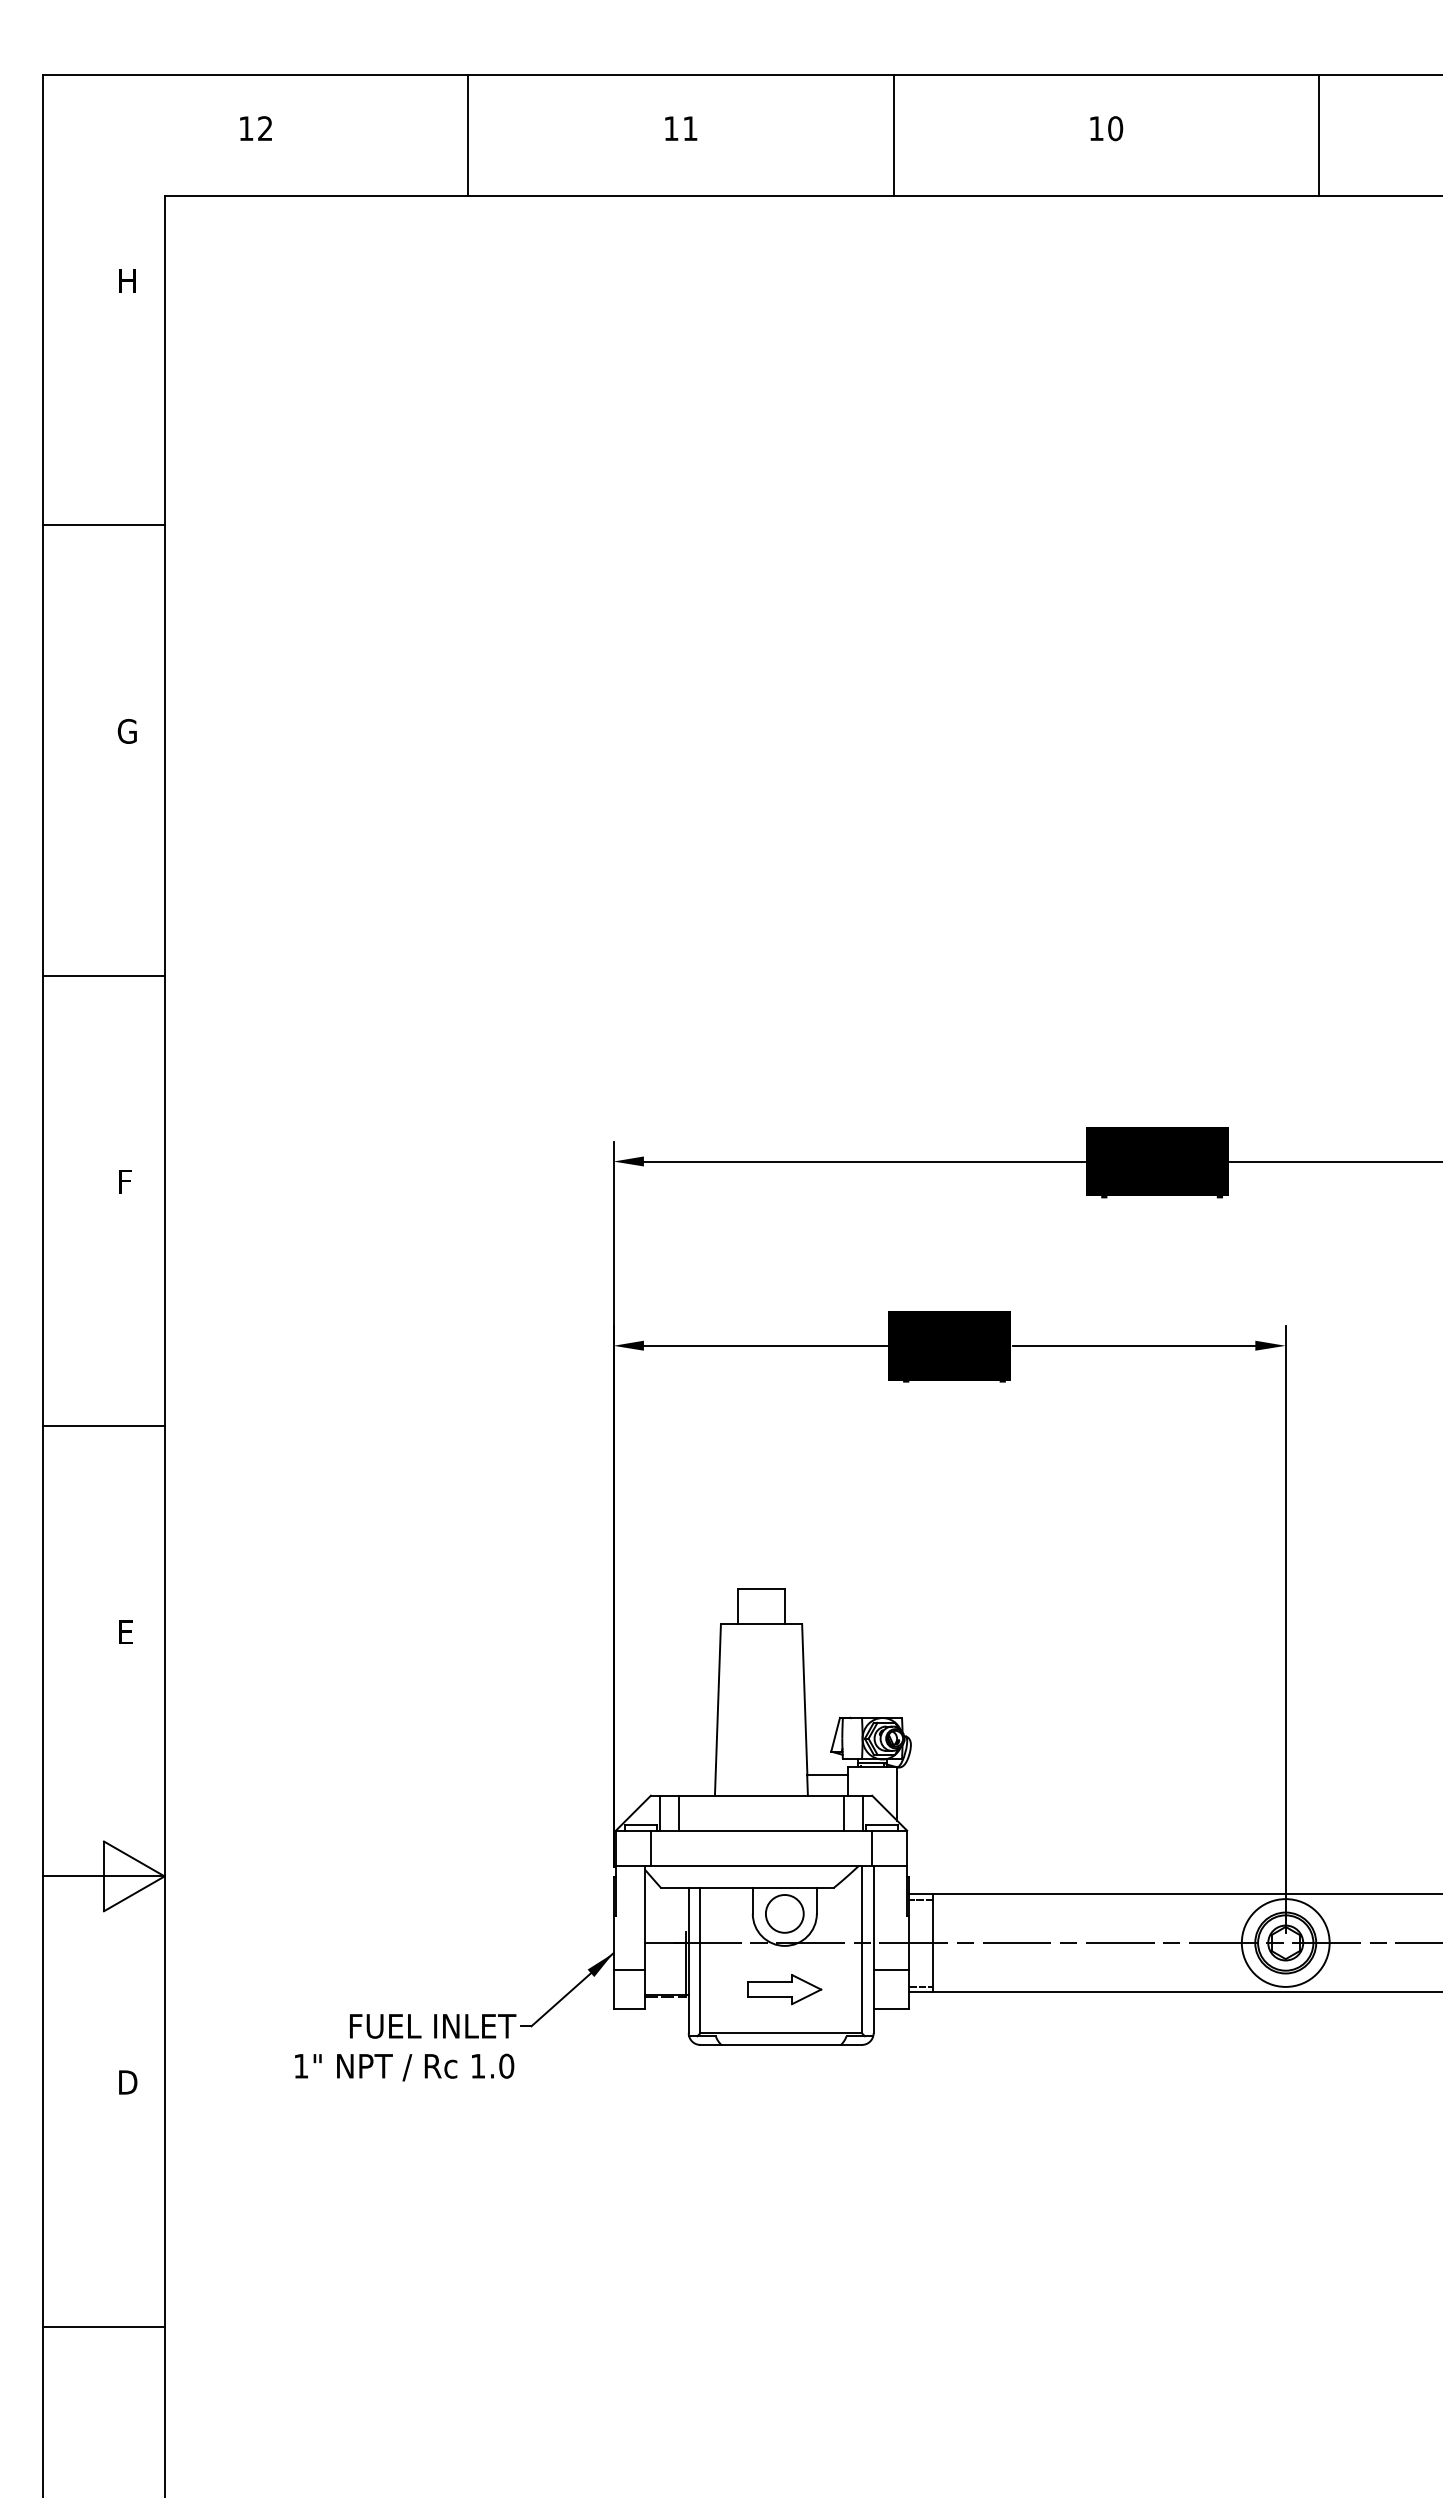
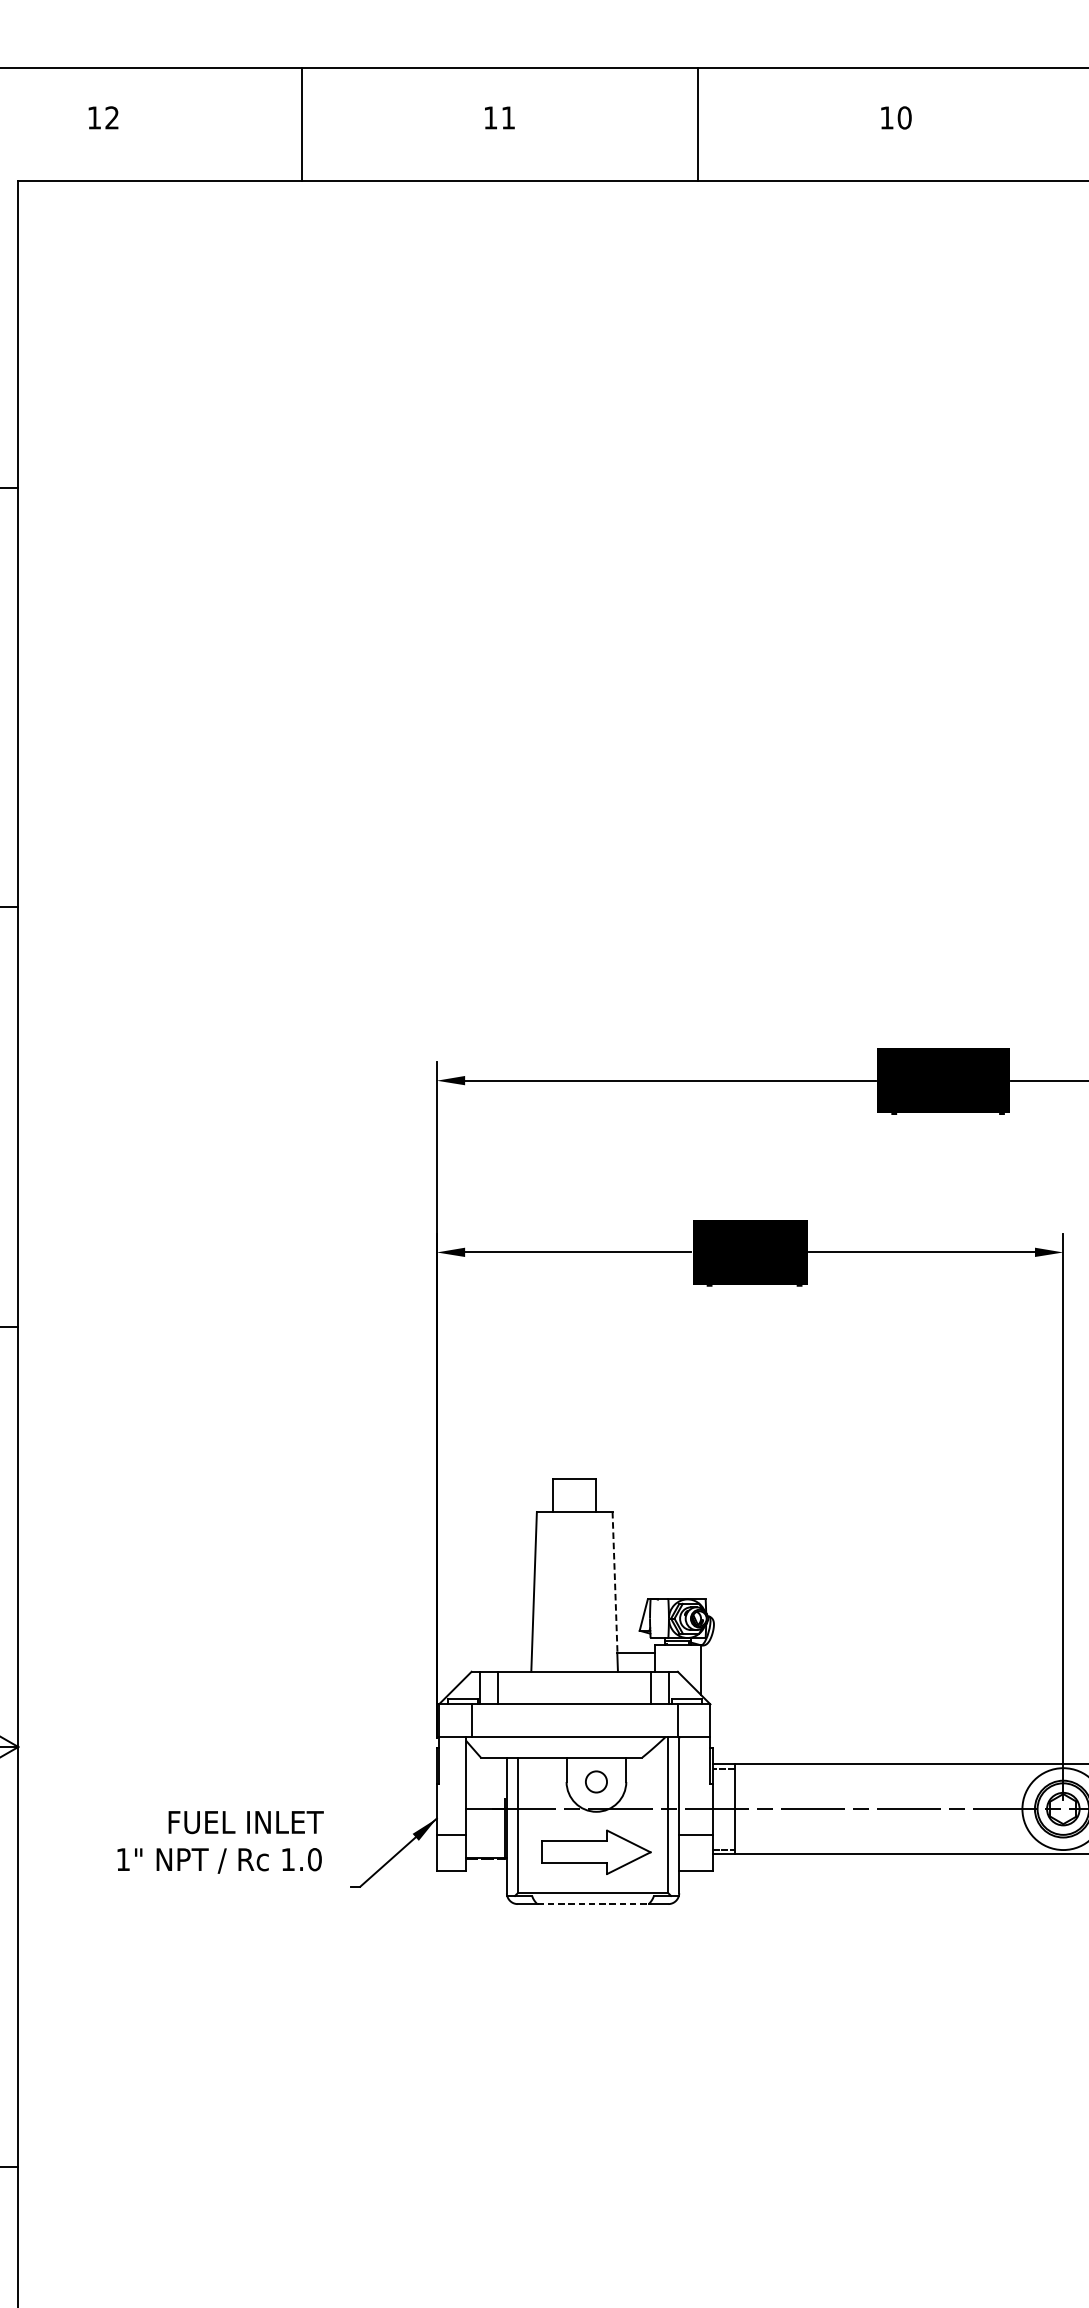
line: (804, 1699) -> (614, 1582), solid -> dashed
circle: (784, 1913) -> (596, 1781), size x0.6
part: (784, 1989) -> (596, 1852), size x1.6
line: (781, 2044) -> (593, 1903), solid -> dashed
text: (405, 2047) -> (220, 1842), moved

